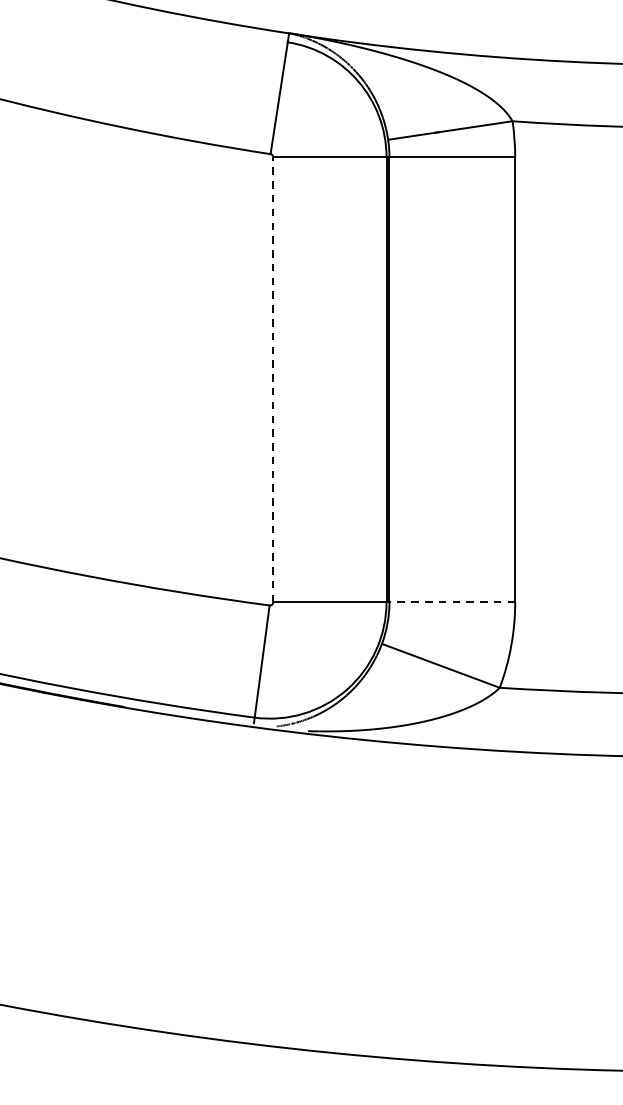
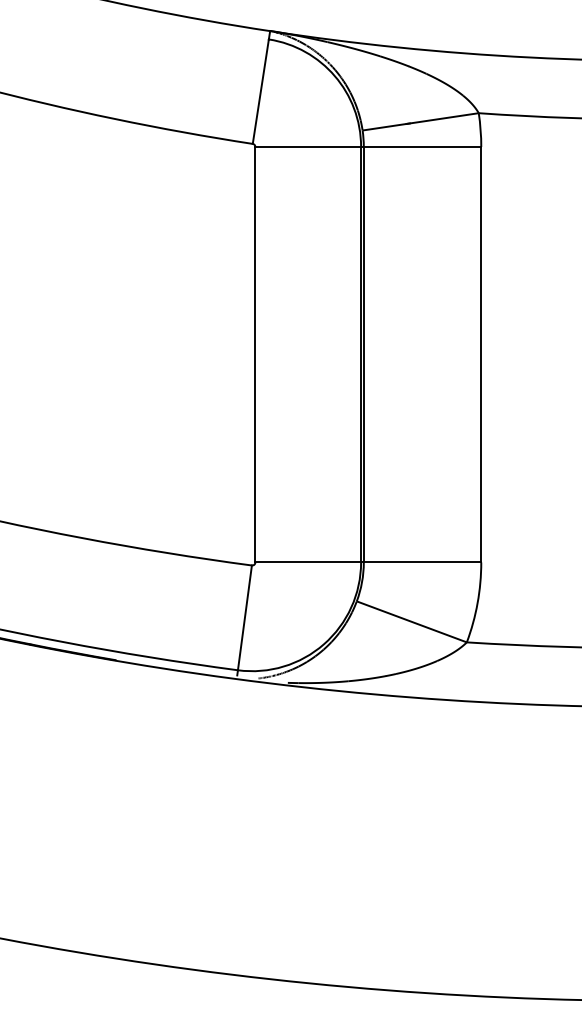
line: (273, 379) -> (255, 354), dashed -> solid
line: (452, 602) -> (422, 562), dashed -> solid

